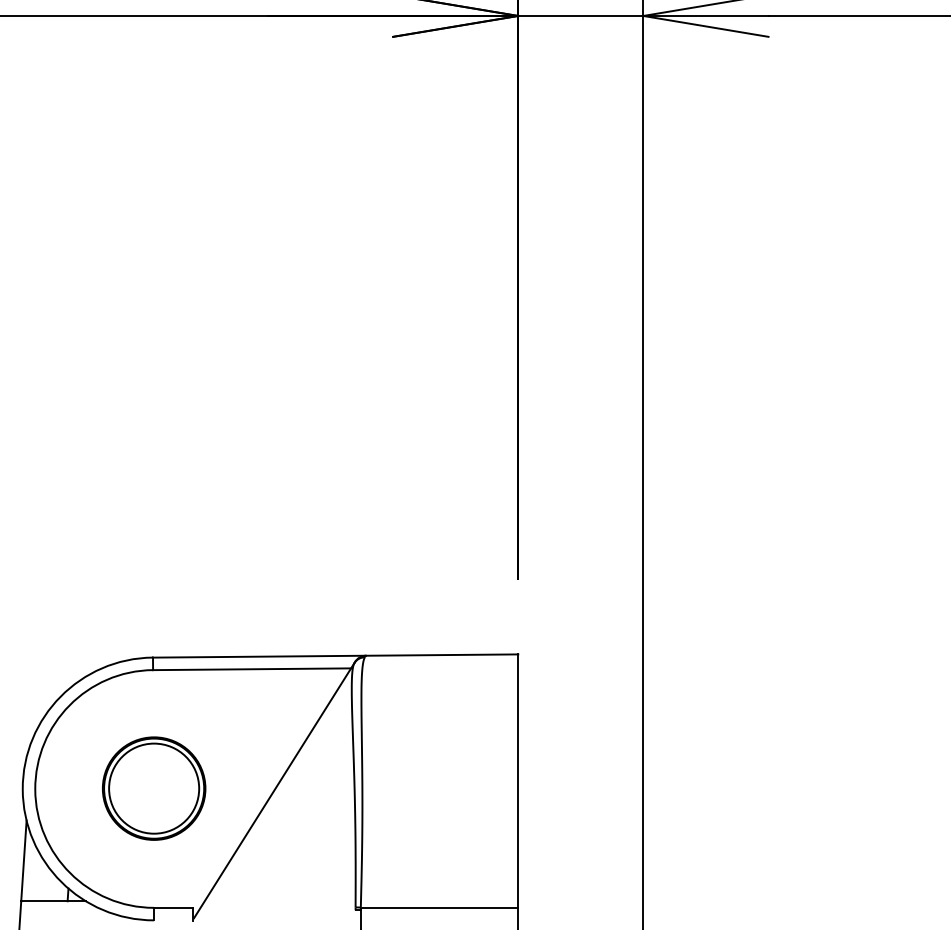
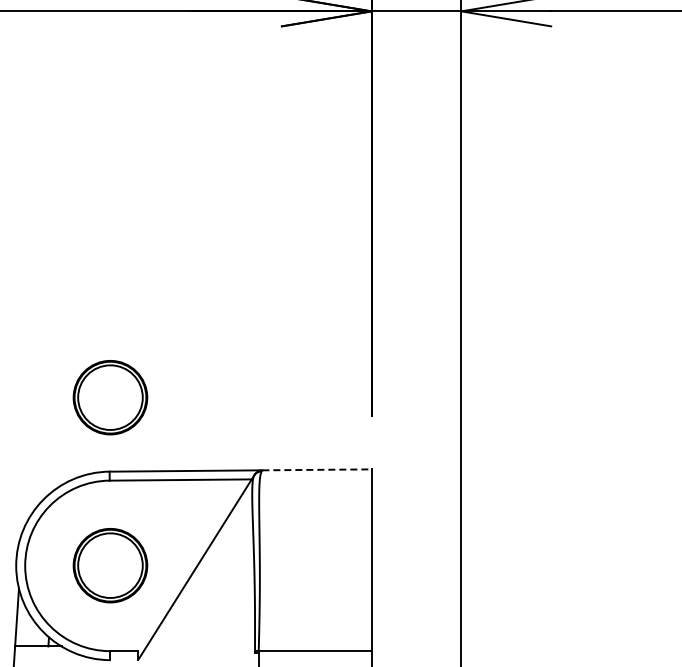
part: (154, 554) -> (110, 397), added
line: (442, 654) -> (317, 469), solid -> dashed

